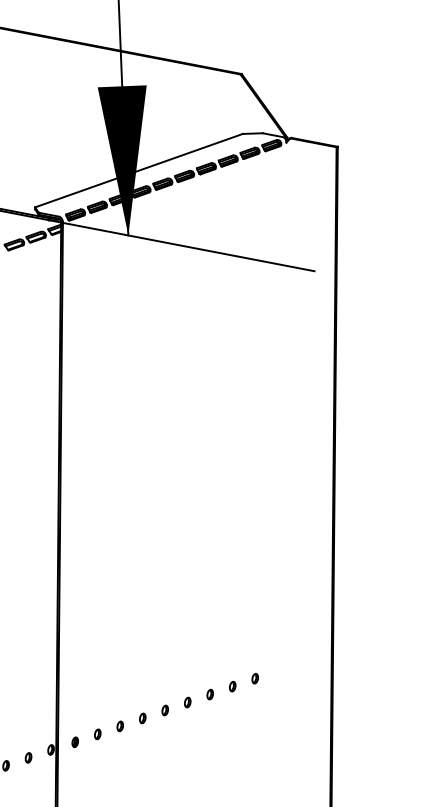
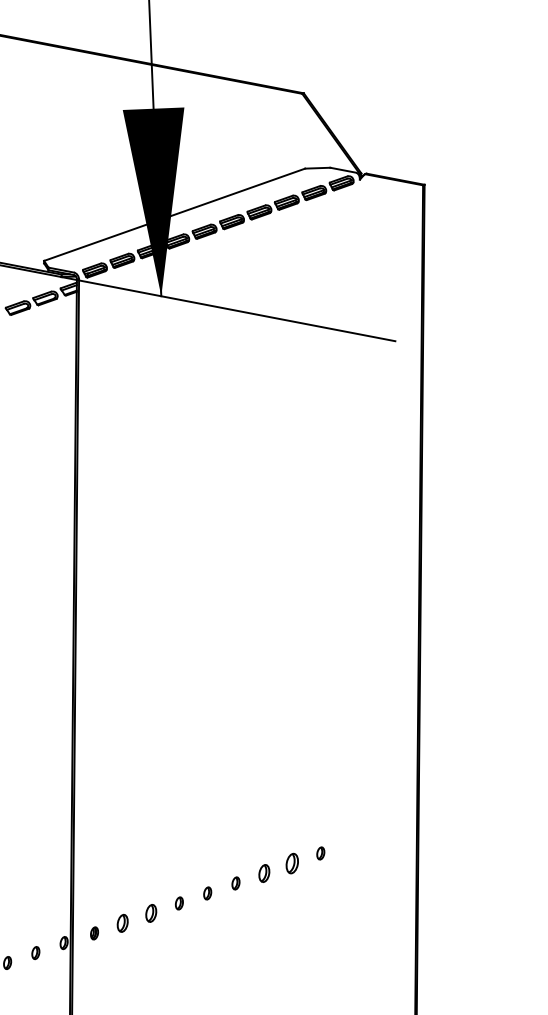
part: (232, 686) -> (292, 863), size x1.6
part: (209, 694) -> (263, 873), size x1.4
part: (119, 726) -> (150, 913), size x1.4
part: (97, 734) -> (122, 923), size x1.4

